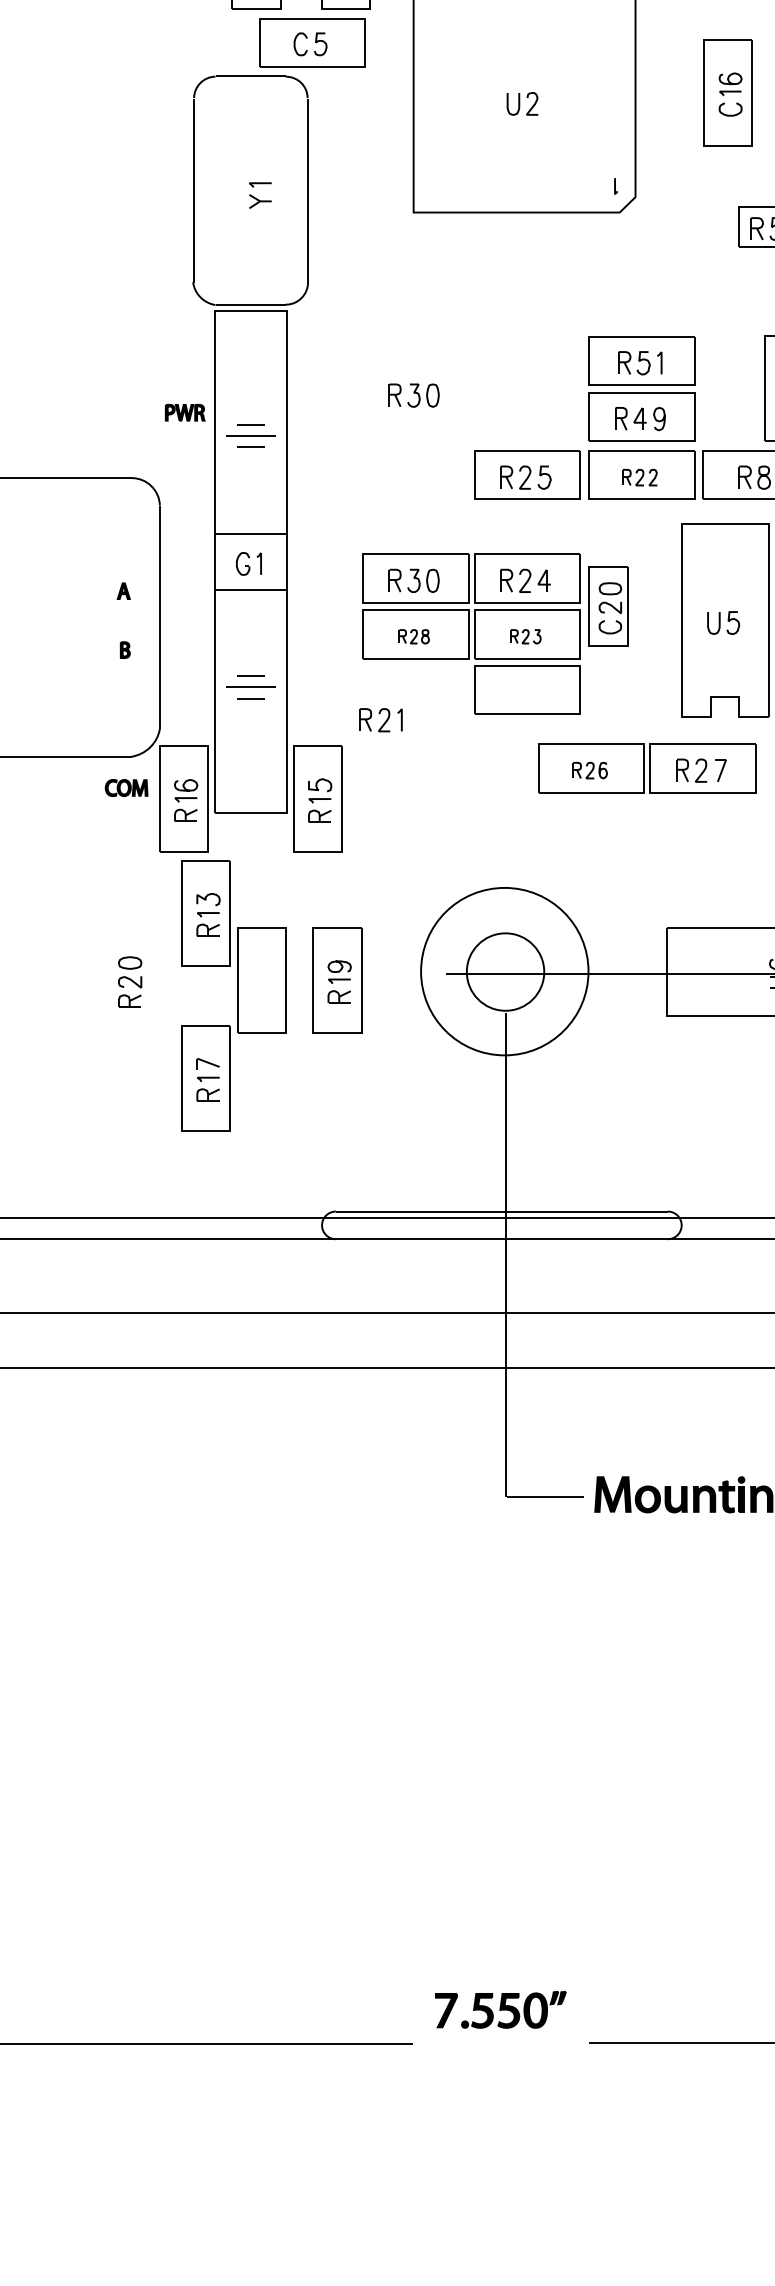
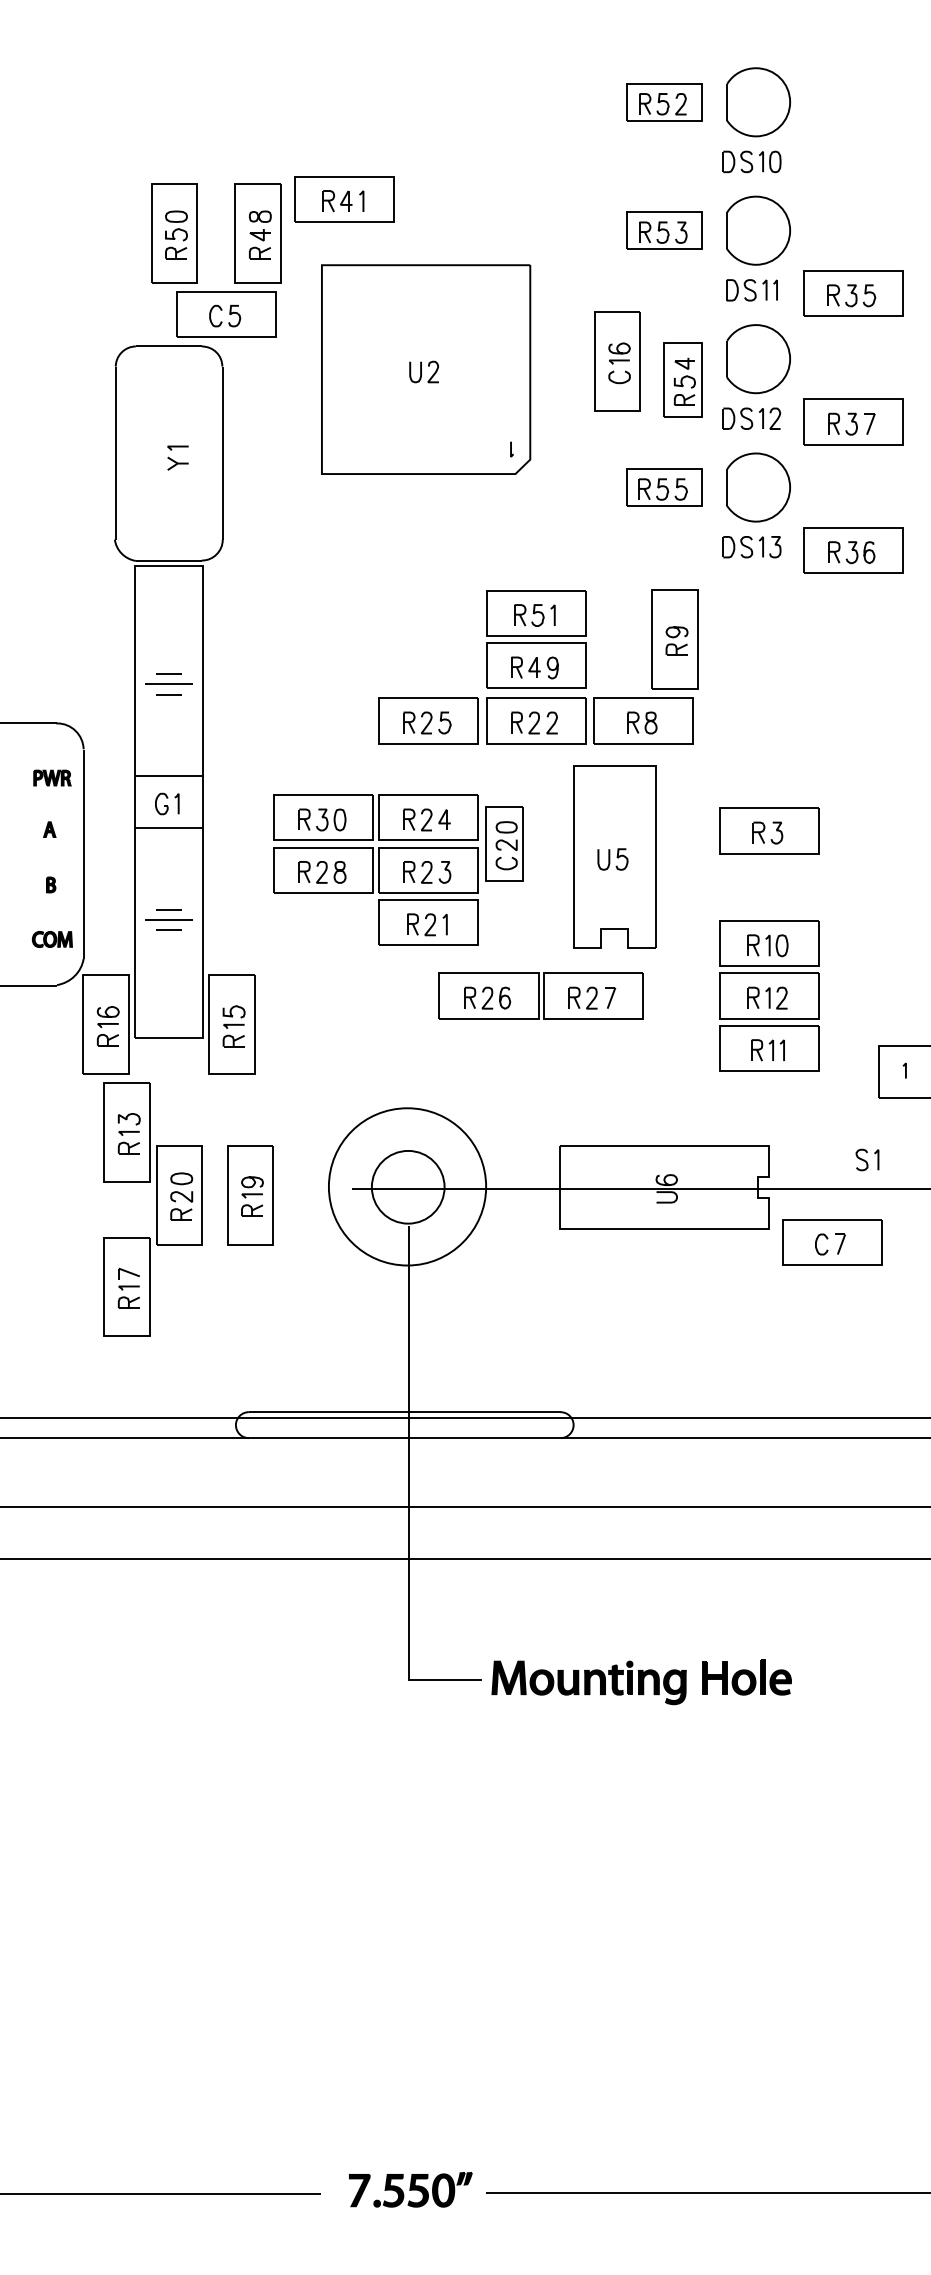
part: (414, 395) -> (322, 645), removed
part: (185, 412) -> (52, 777), moved
part: (640, 477) -> (534, 722), size x1.43
part: (414, 636) -> (322, 872), size x1.67
part: (526, 636) -> (427, 872), size x1.67
part: (381, 719) -> (427, 924), moved
part: (589, 769) -> (487, 997), size x1.43
part: (125, 788) -> (51, 939), moved
part: (129, 981) -> (181, 1196), moved
part: (500, 2009) -> (410, 2189), moved

